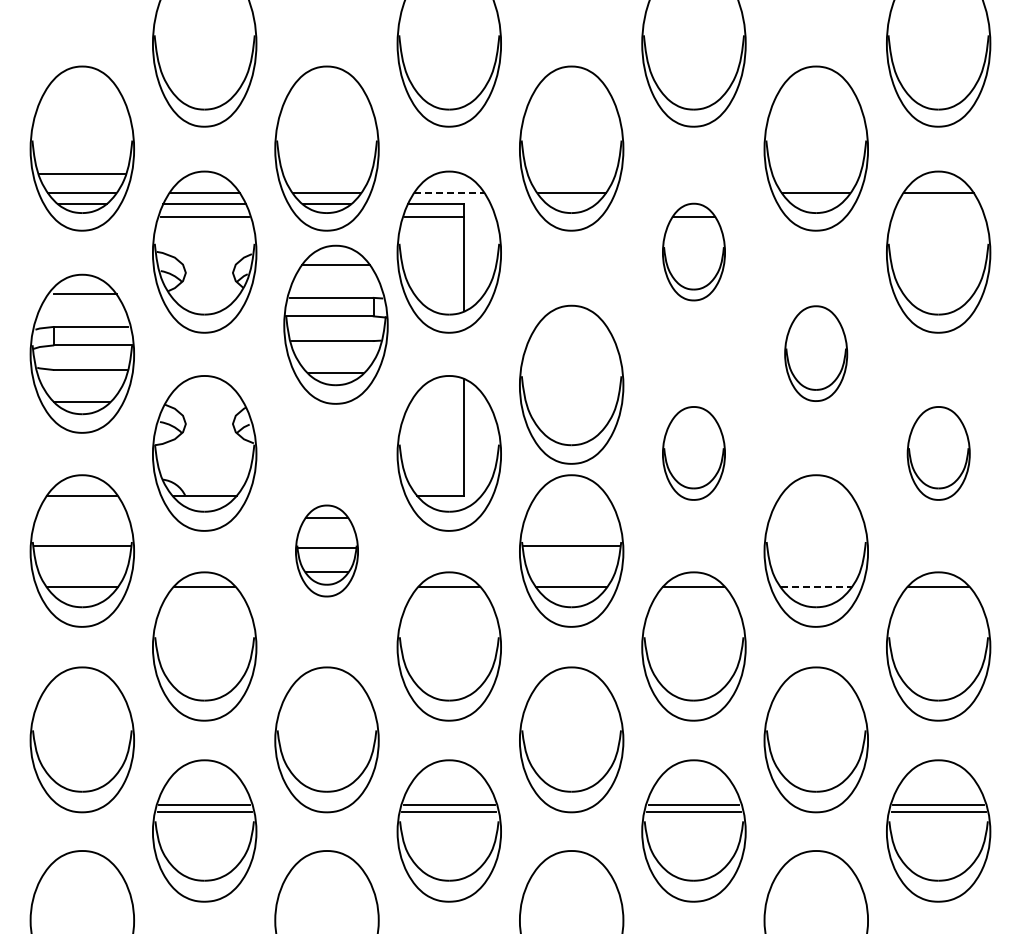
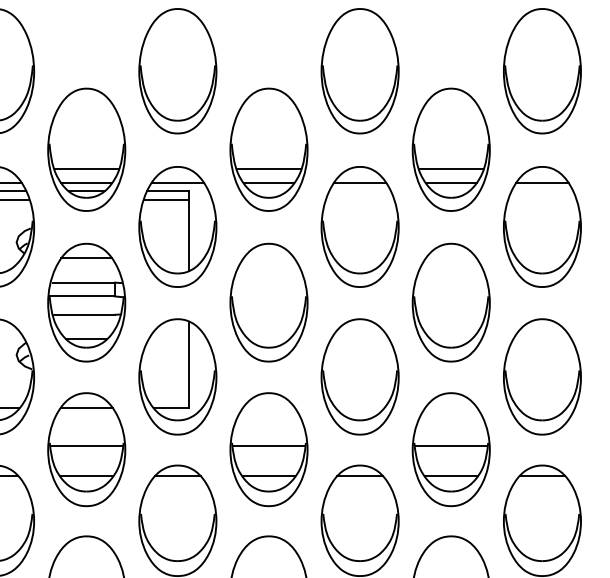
line: (326, 173) -> (86, 168), added
line: (571, 173) -> (268, 168), added
line: (816, 173) -> (451, 168), added
line: (449, 193) -> (177, 183), dashed -> solid
part: (693, 251) -> (359, 226), size x1.67
part: (335, 324) -> (86, 302), moved
part: (815, 353) -> (450, 302), size x1.67
part: (571, 384) -> (268, 302), moved
part: (693, 453) -> (359, 376), size x1.67
part: (938, 453) -> (542, 376), size x1.67
line: (815, 546) -> (450, 446), added
part: (326, 550) -> (86, 449), size x1.67
line: (816, 586) -> (451, 476), dashed -> solid

